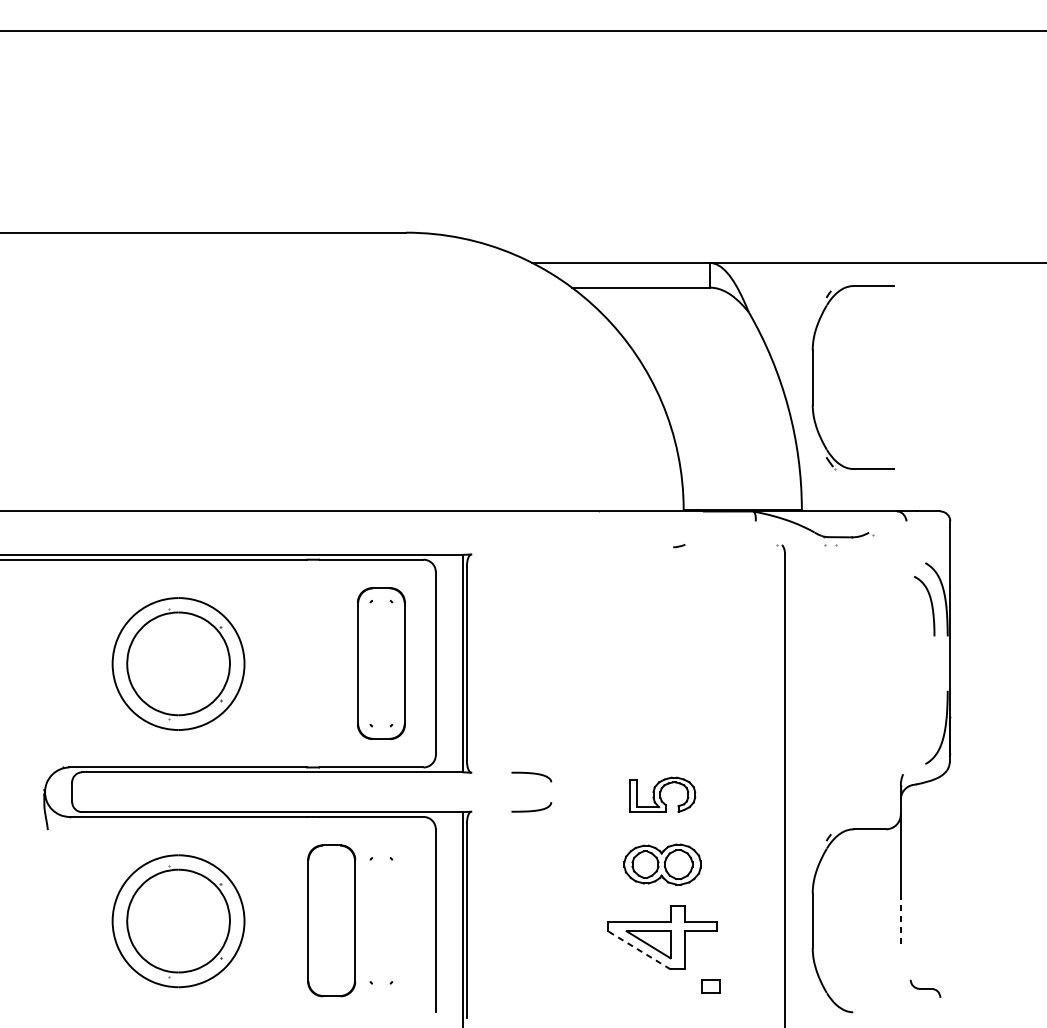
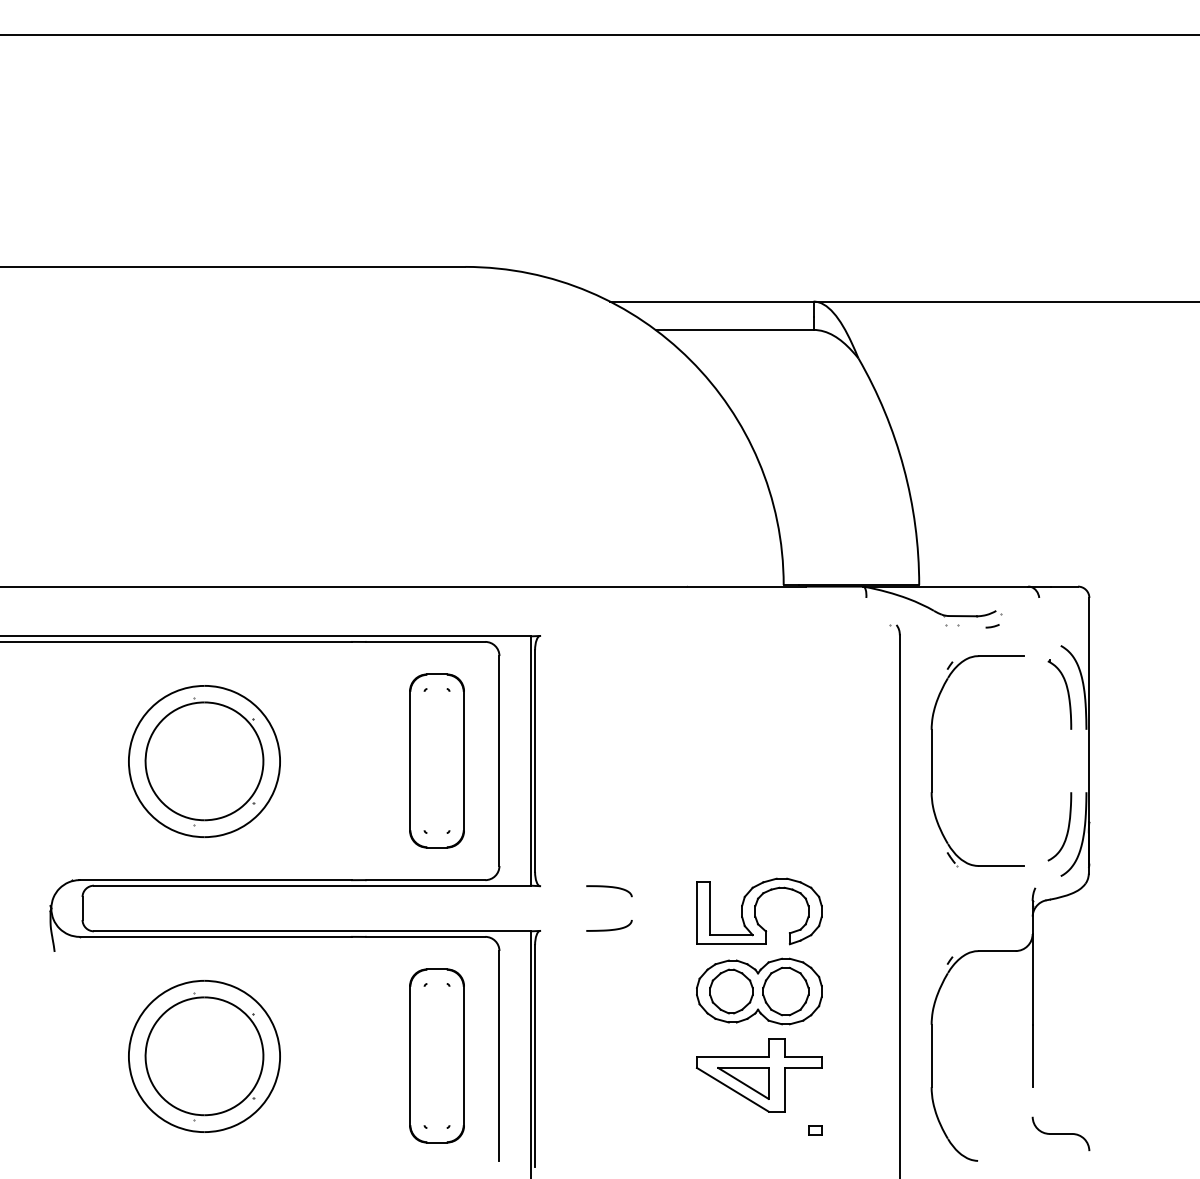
part: (813, 377) -> (932, 761), moved
curve: (679, 546) -> (992, 626), moved
curve: (931, 721) -> (1067, 827), added
part: (662, 794) -> (759, 911), size x1.67
part: (662, 864) -> (759, 991), size x1.43
part: (331, 920) -> (436, 1055), moved
line: (900, 921) -> (1032, 1056), dashed -> solid
line: (639, 950) -> (732, 1089), dashed -> solid
part: (711, 985) -> (815, 1130), size x0.62
part: (925, 988) -> (1060, 1133), size x1.67

